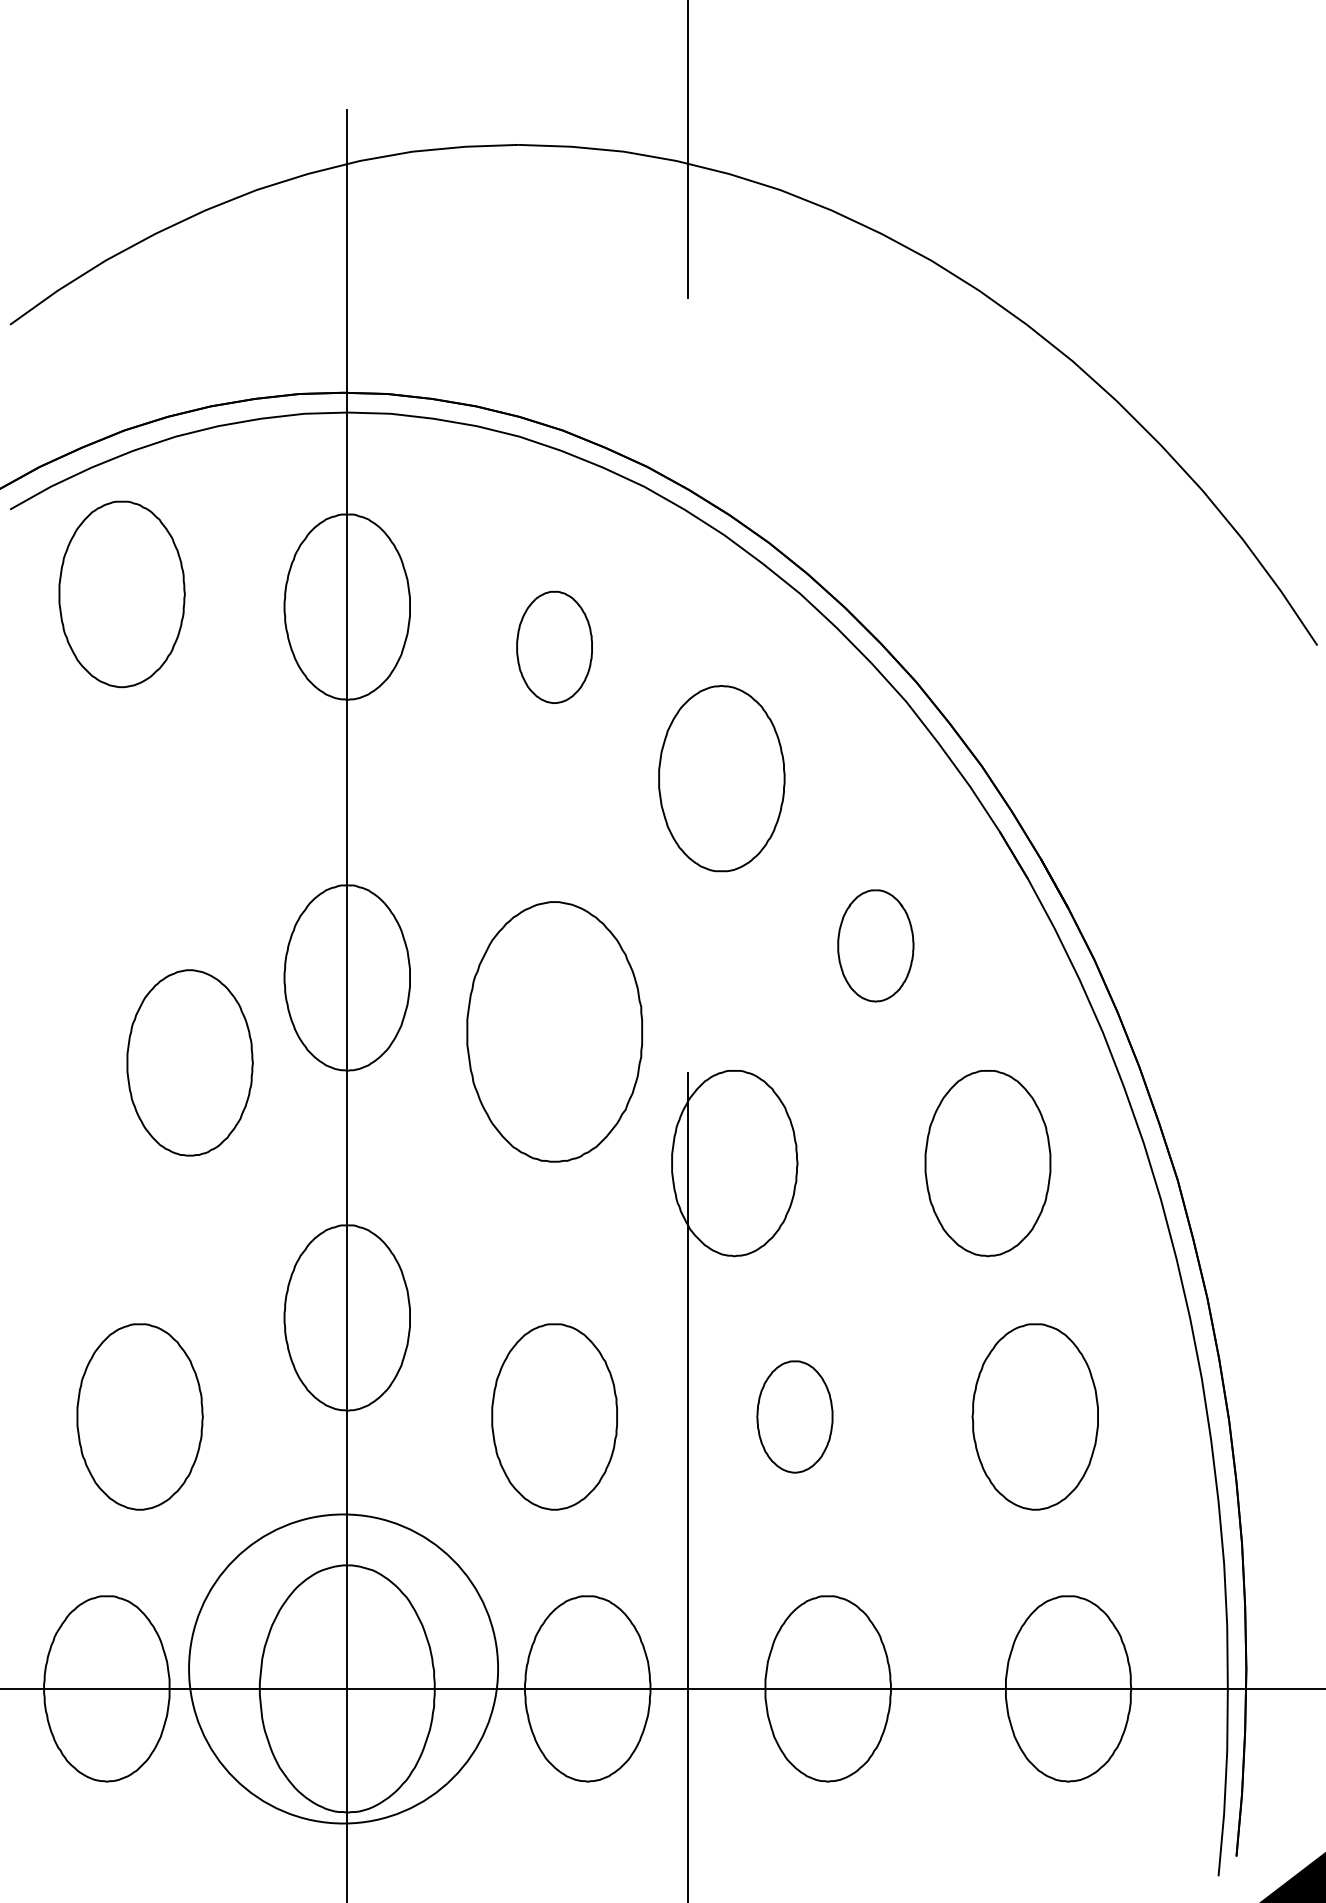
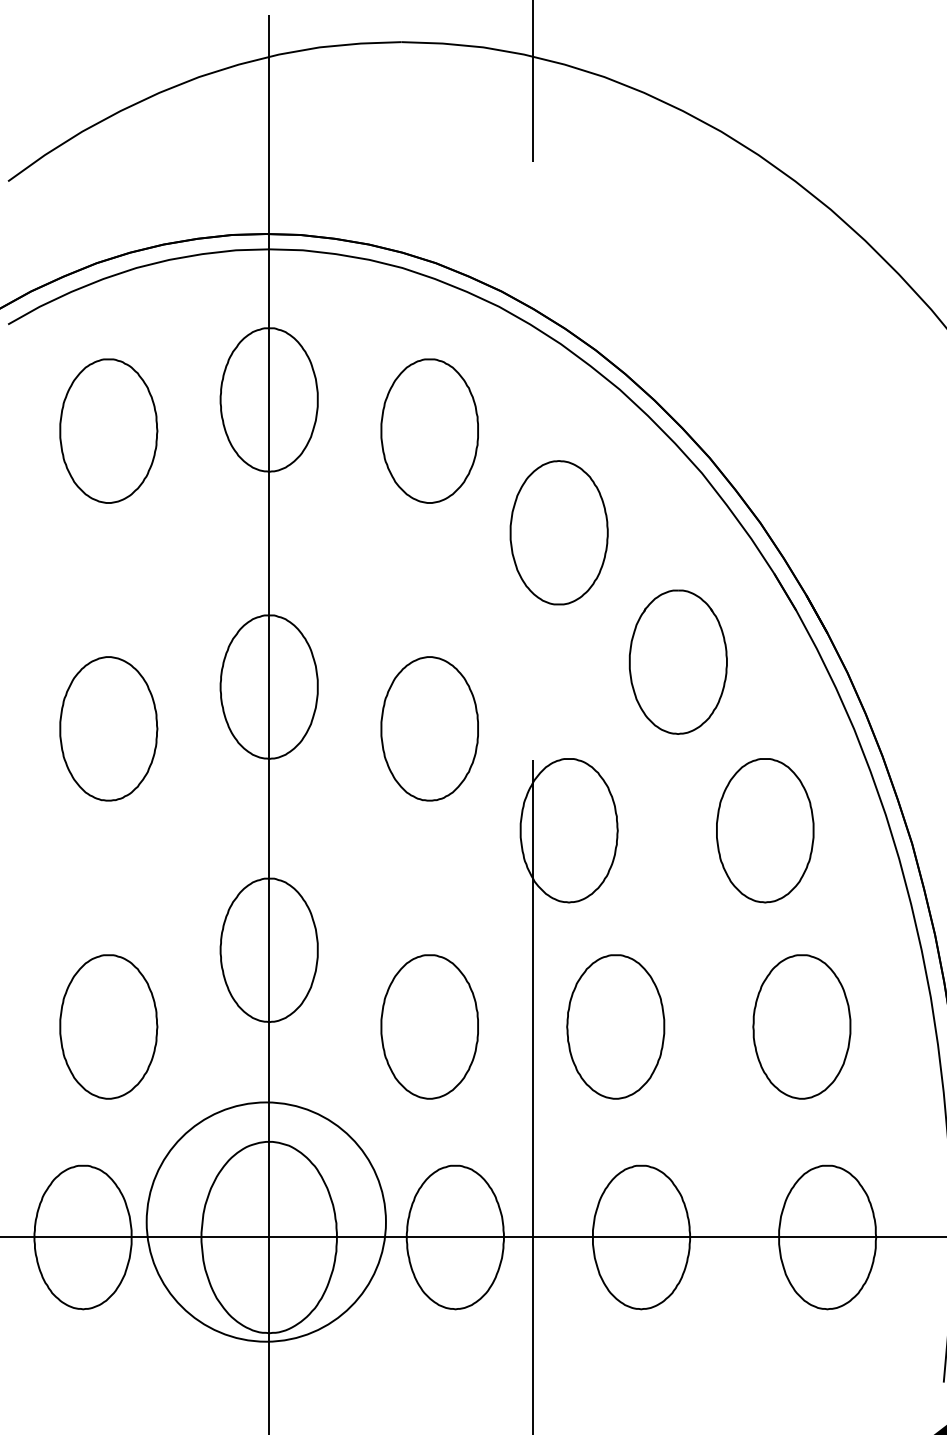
part: (121, 594) -> (108, 431), moved
part: (554, 647) -> (429, 431), size x1.67
part: (875, 945) -> (678, 661), size x1.67
part: (554, 1031) -> (429, 728), size x0.71
part: (189, 1062) -> (108, 728), moved
part: (794, 1416) -> (615, 1026), size x1.67

